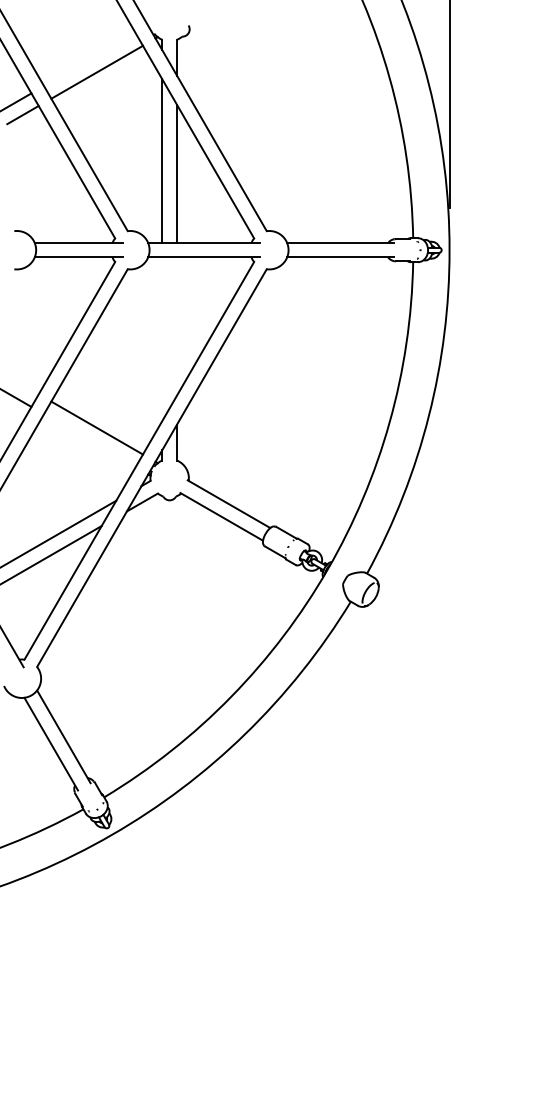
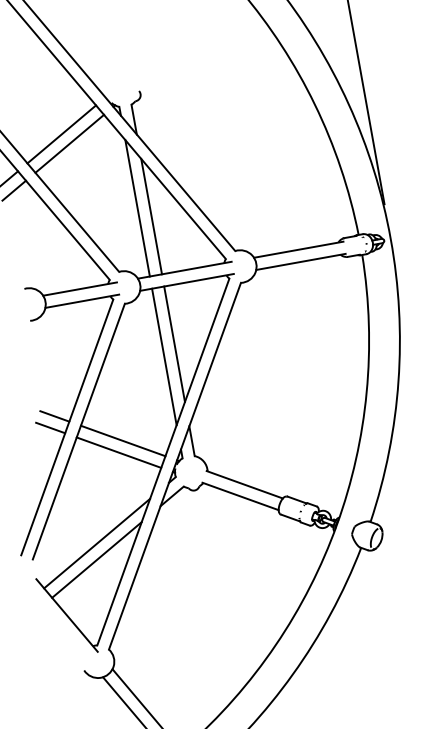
line: (89, 59) -> (61, 134), added
line: (176, 326) -> (174, 344), added
line: (162, 338) -> (164, 356), added
line: (22, 385) -> (54, 416), added
line: (89, 440) -> (118, 452), added

